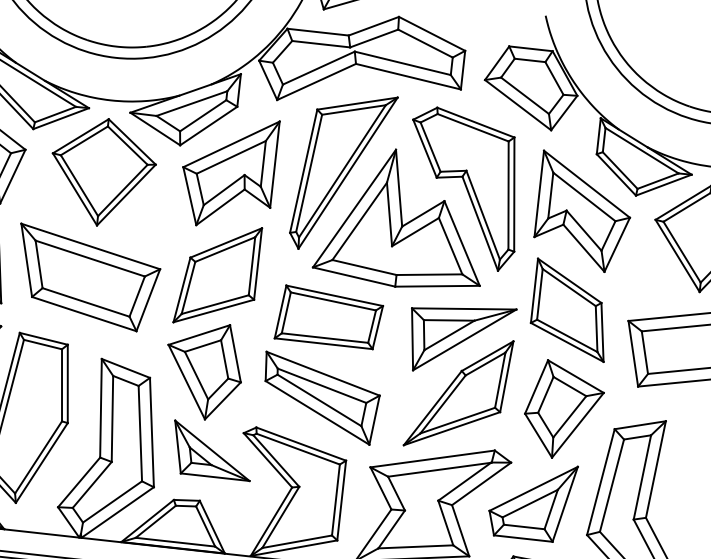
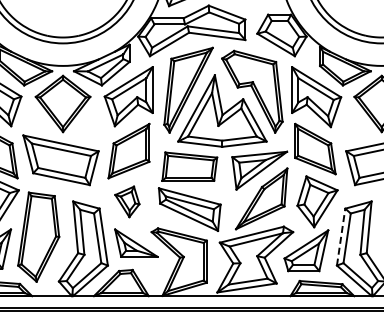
part: (204, 370) -> (127, 201), size x0.6
line: (601, 482) -> (341, 237), solid -> dashed

